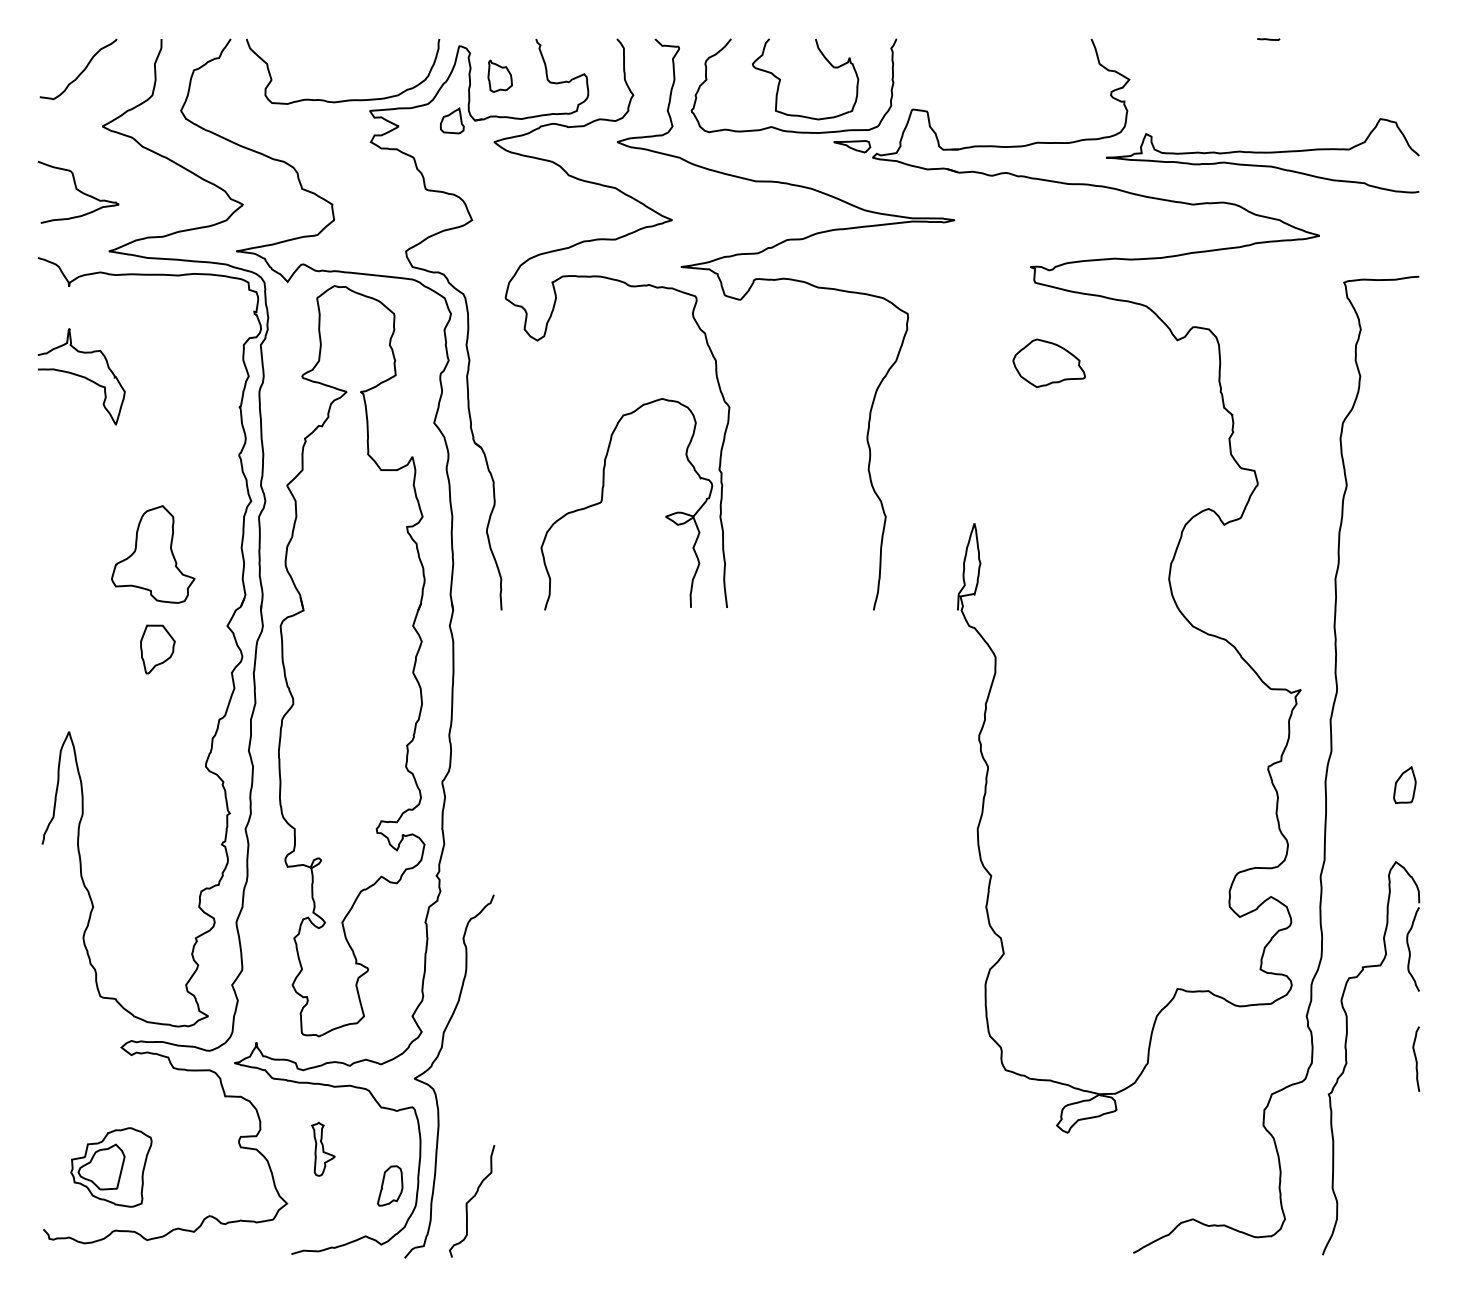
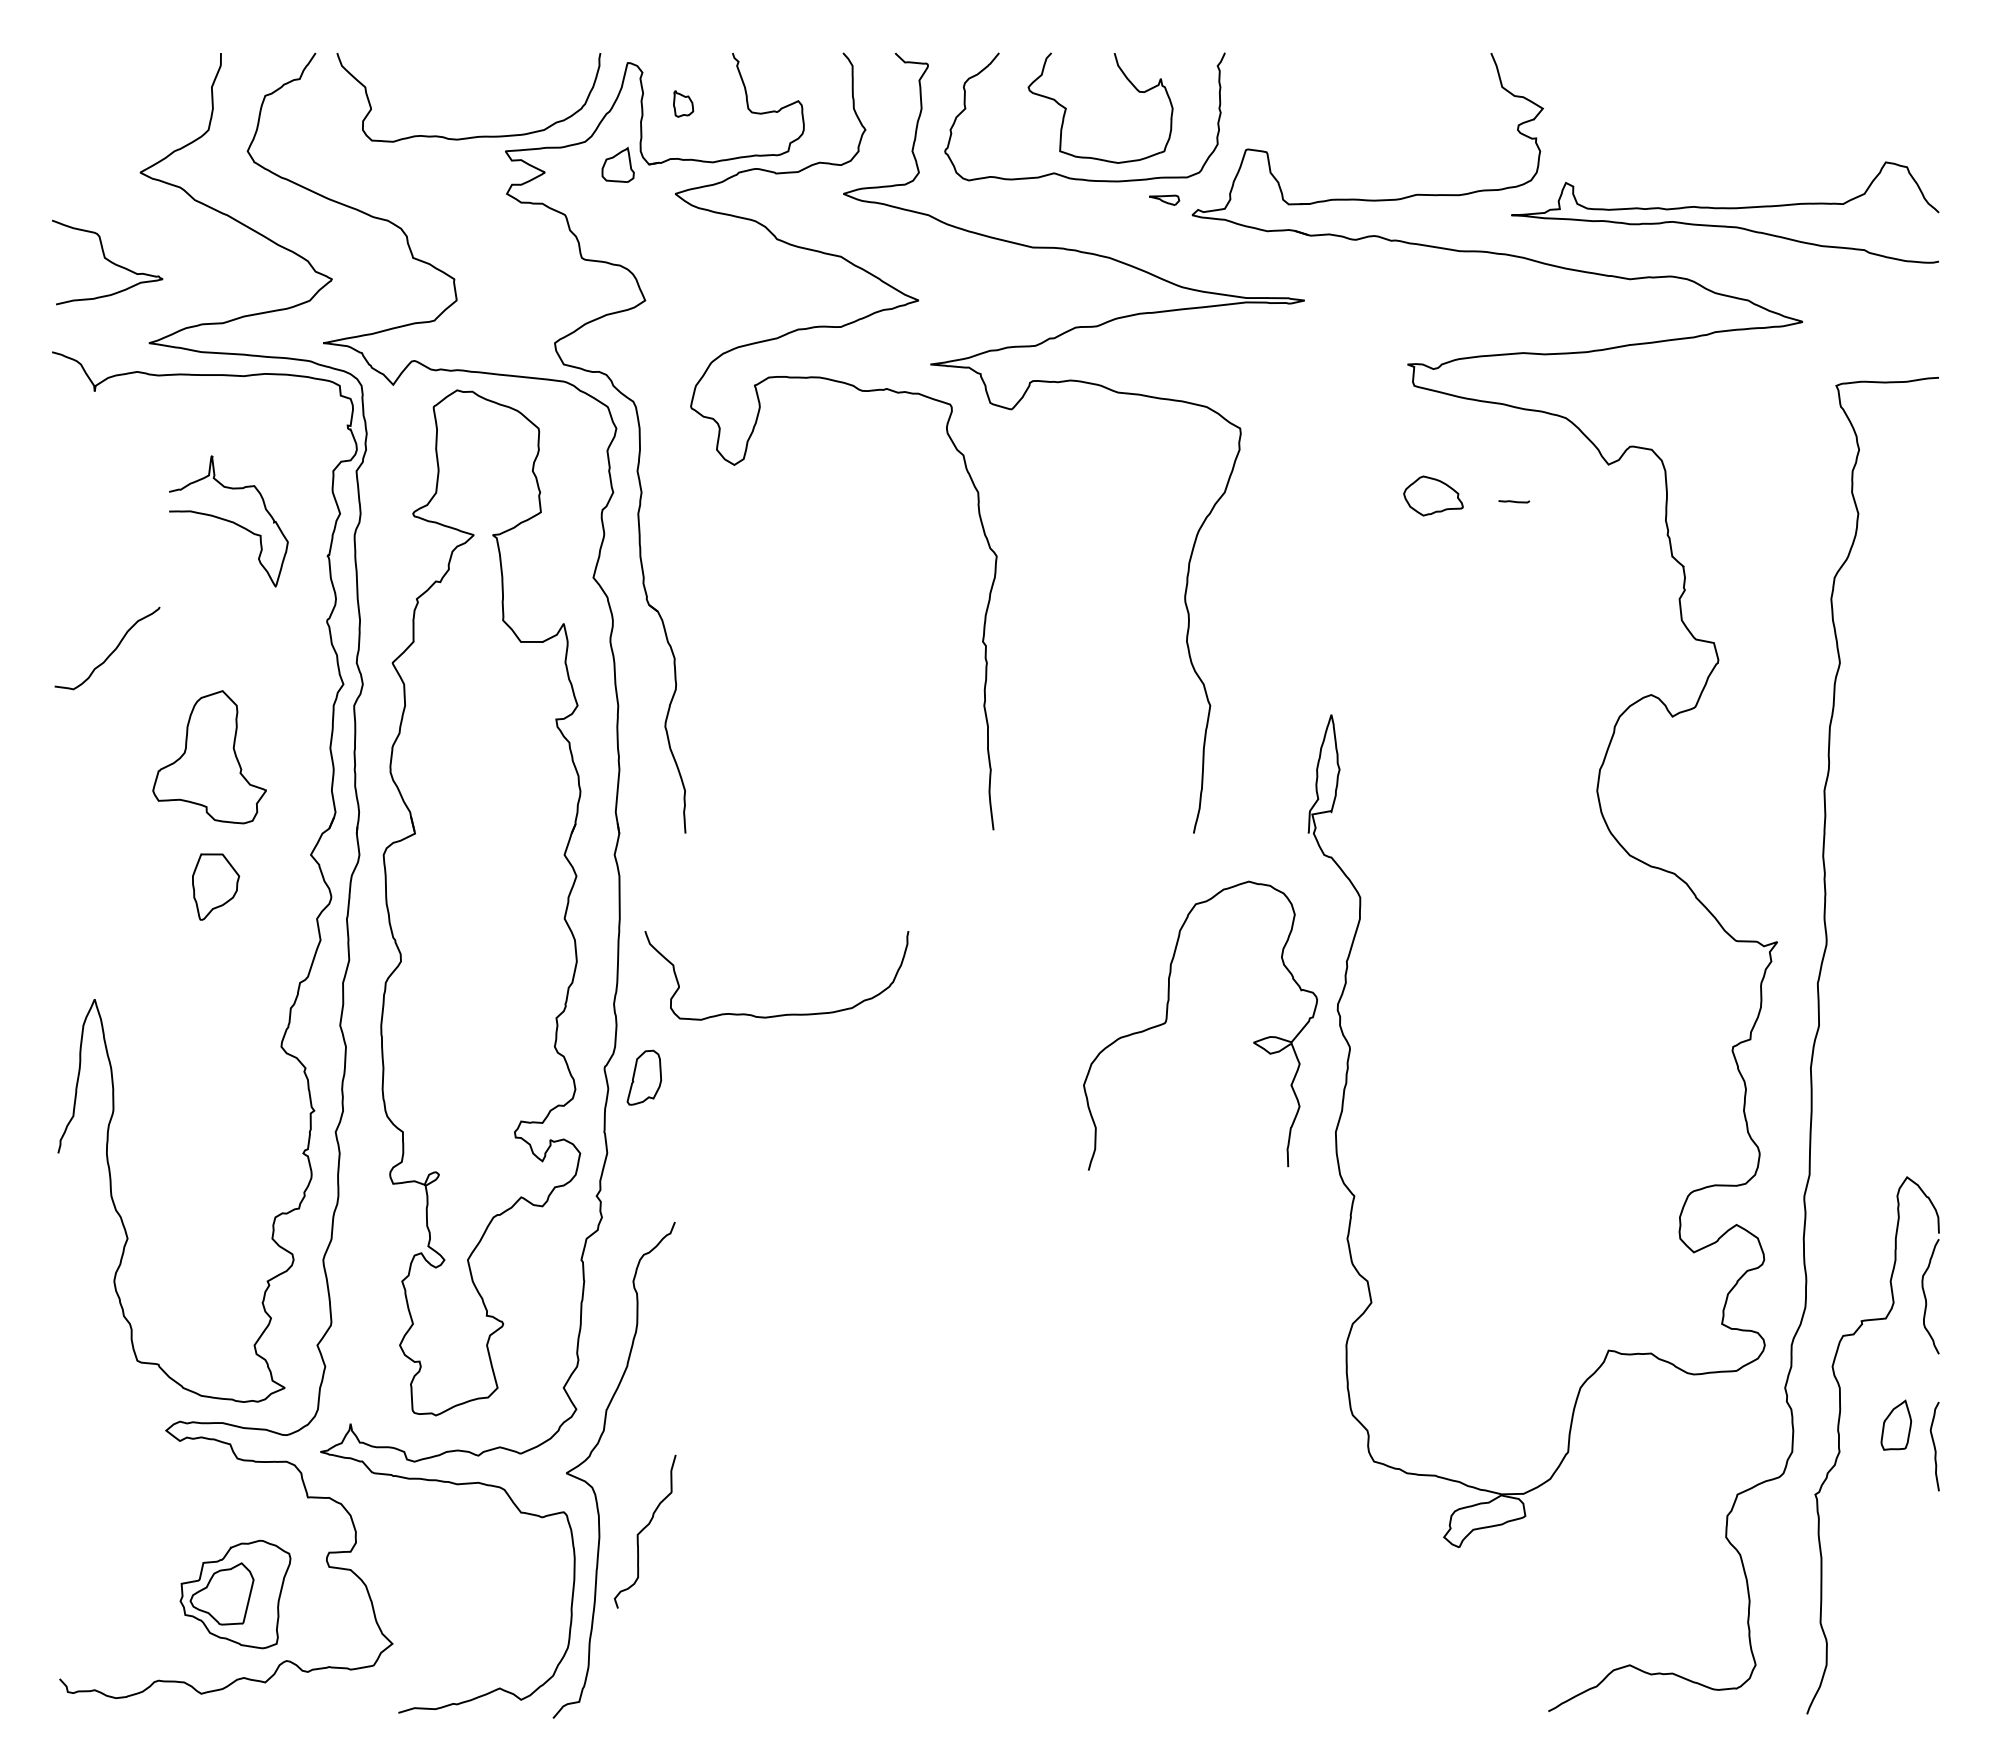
line: (1268, 39) -> (1514, 501), moved
curve: (81, 72) -> (111, 652), moved
part: (500, 75) -> (683, 103), size x0.6
part: (852, 146) -> (1164, 200), size x0.6
part: (1049, 362) -> (1433, 495), size x0.6
curve: (81, 376) -> (228, 521), moved
curve: (602, 500) -> (1167, 1020), moved
curve: (570, 742) -> (779, 1014), added
part: (1405, 784) -> (1896, 1424), moved
part: (322, 1149) -> (441, 1569), removed
part: (111, 1167) -> (235, 1594), moved
part: (390, 1185) -> (644, 1077), moved
curve: (470, 1200) -> (643, 1530), moved

